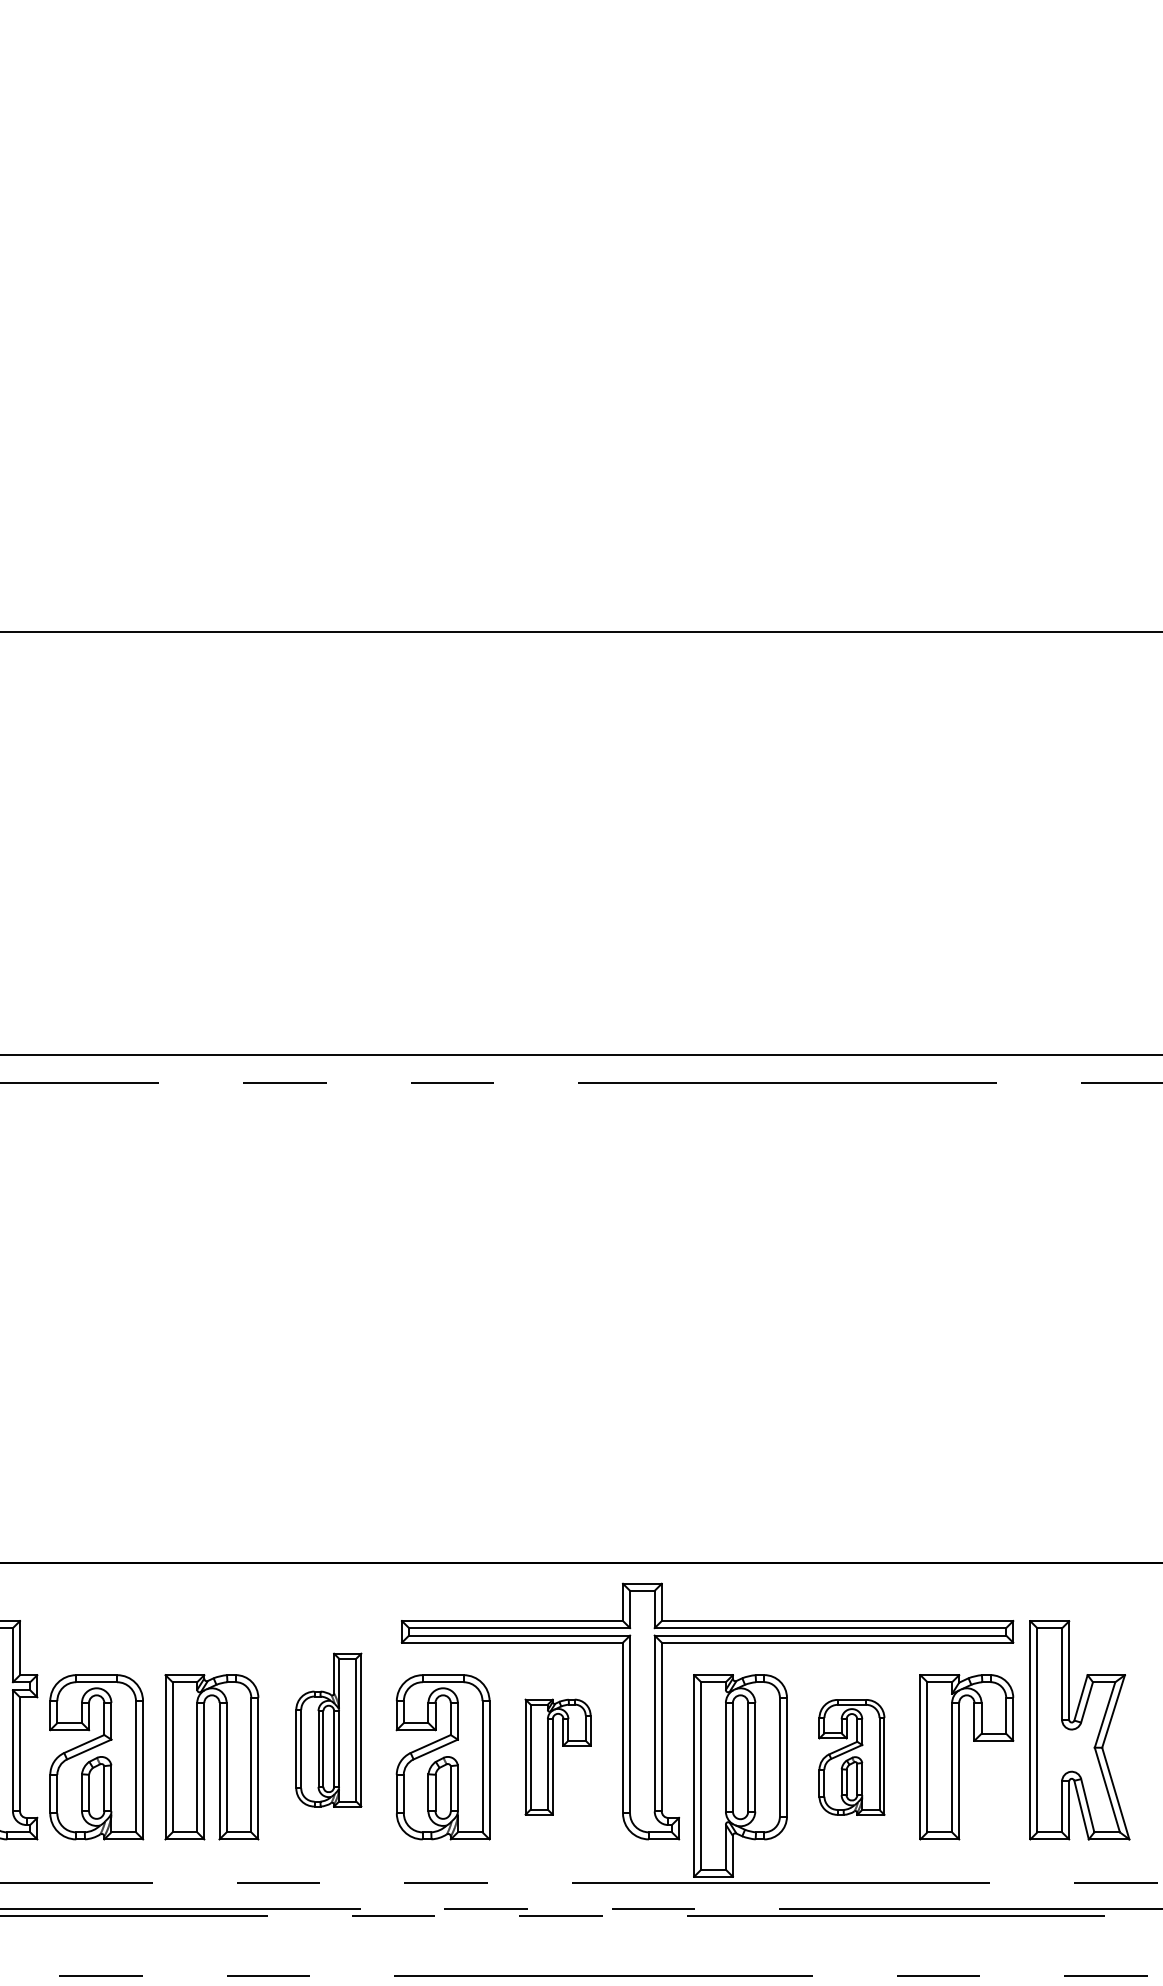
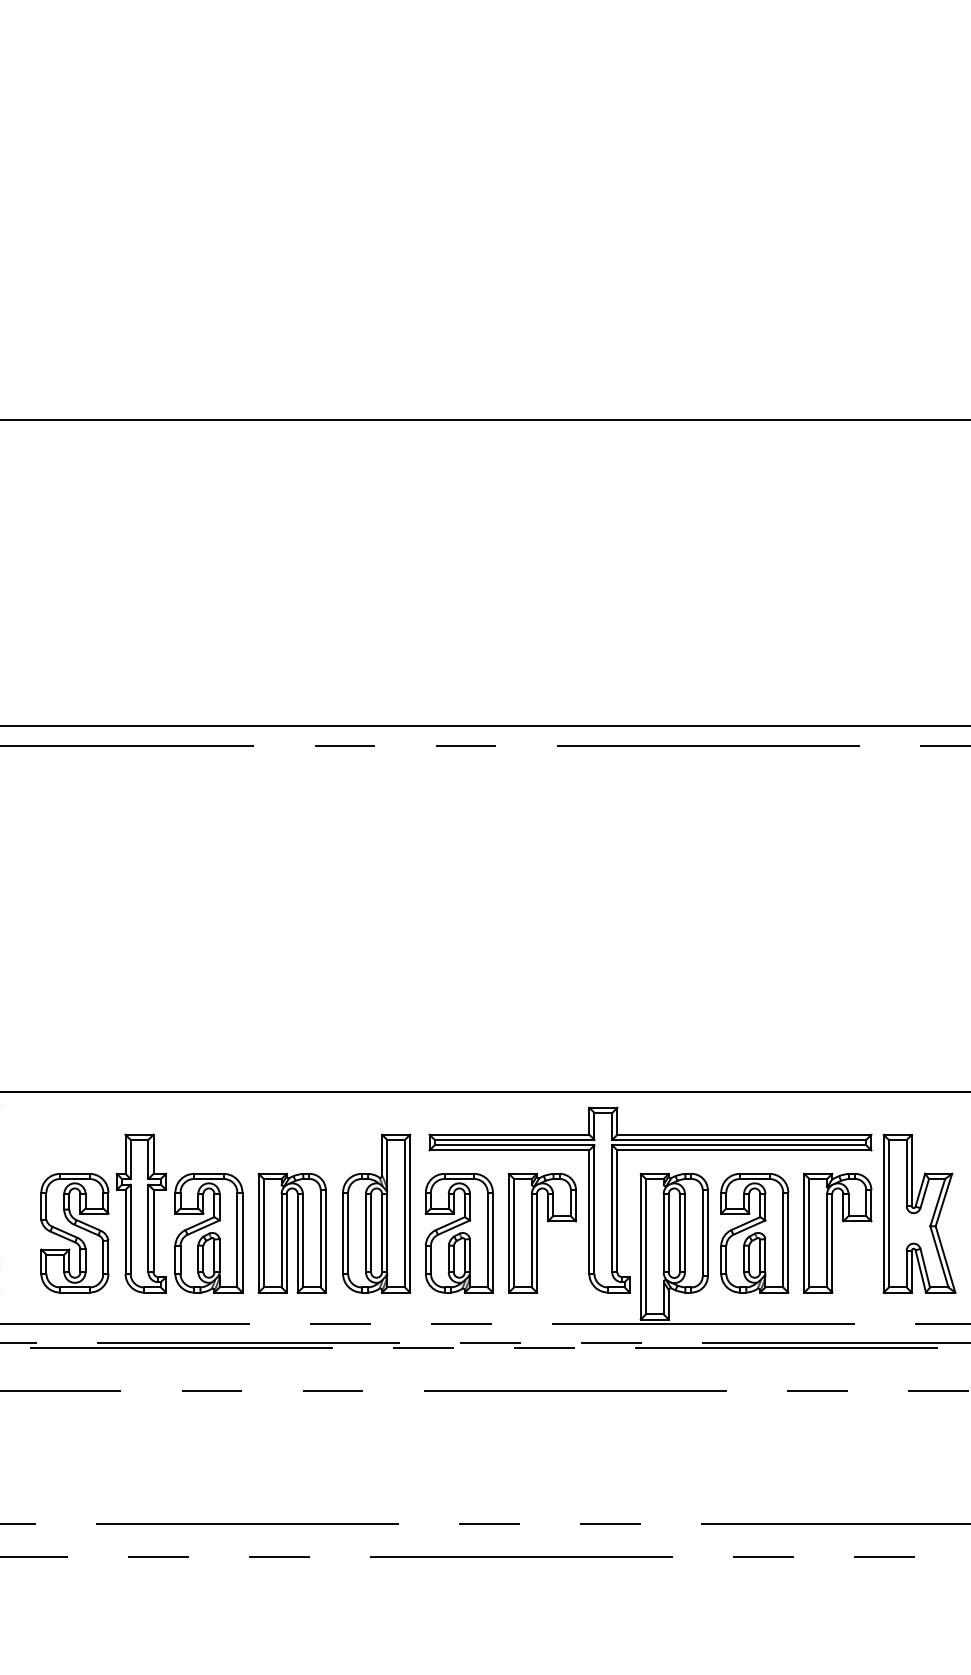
part: (328, 1729) -> (376, 1213), size x1.43
part: (558, 1756) -> (542, 1232), size x1.43
part: (851, 1757) -> (754, 1233), size x1.43

